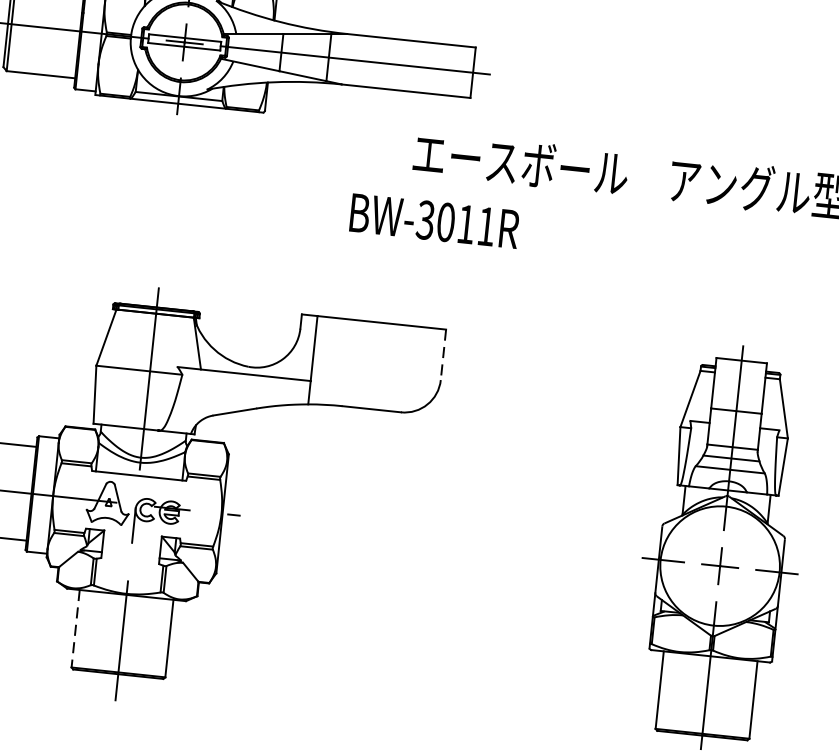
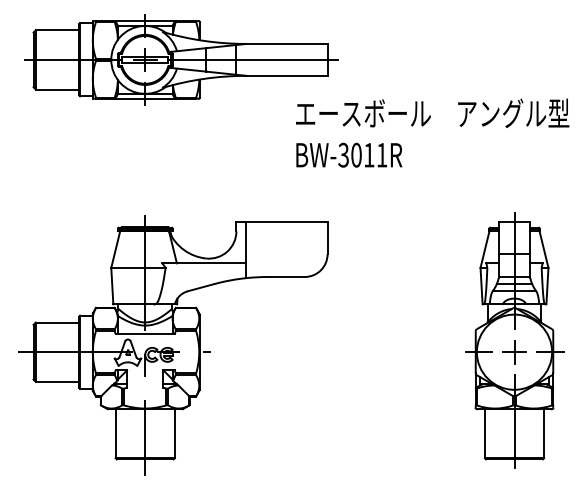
text: (435, 220) -> (349, 154), moved
line: (443, 355) -> (327, 238), dashed -> solid
line: (75, 628) -> (115, 433), dashed -> solid

